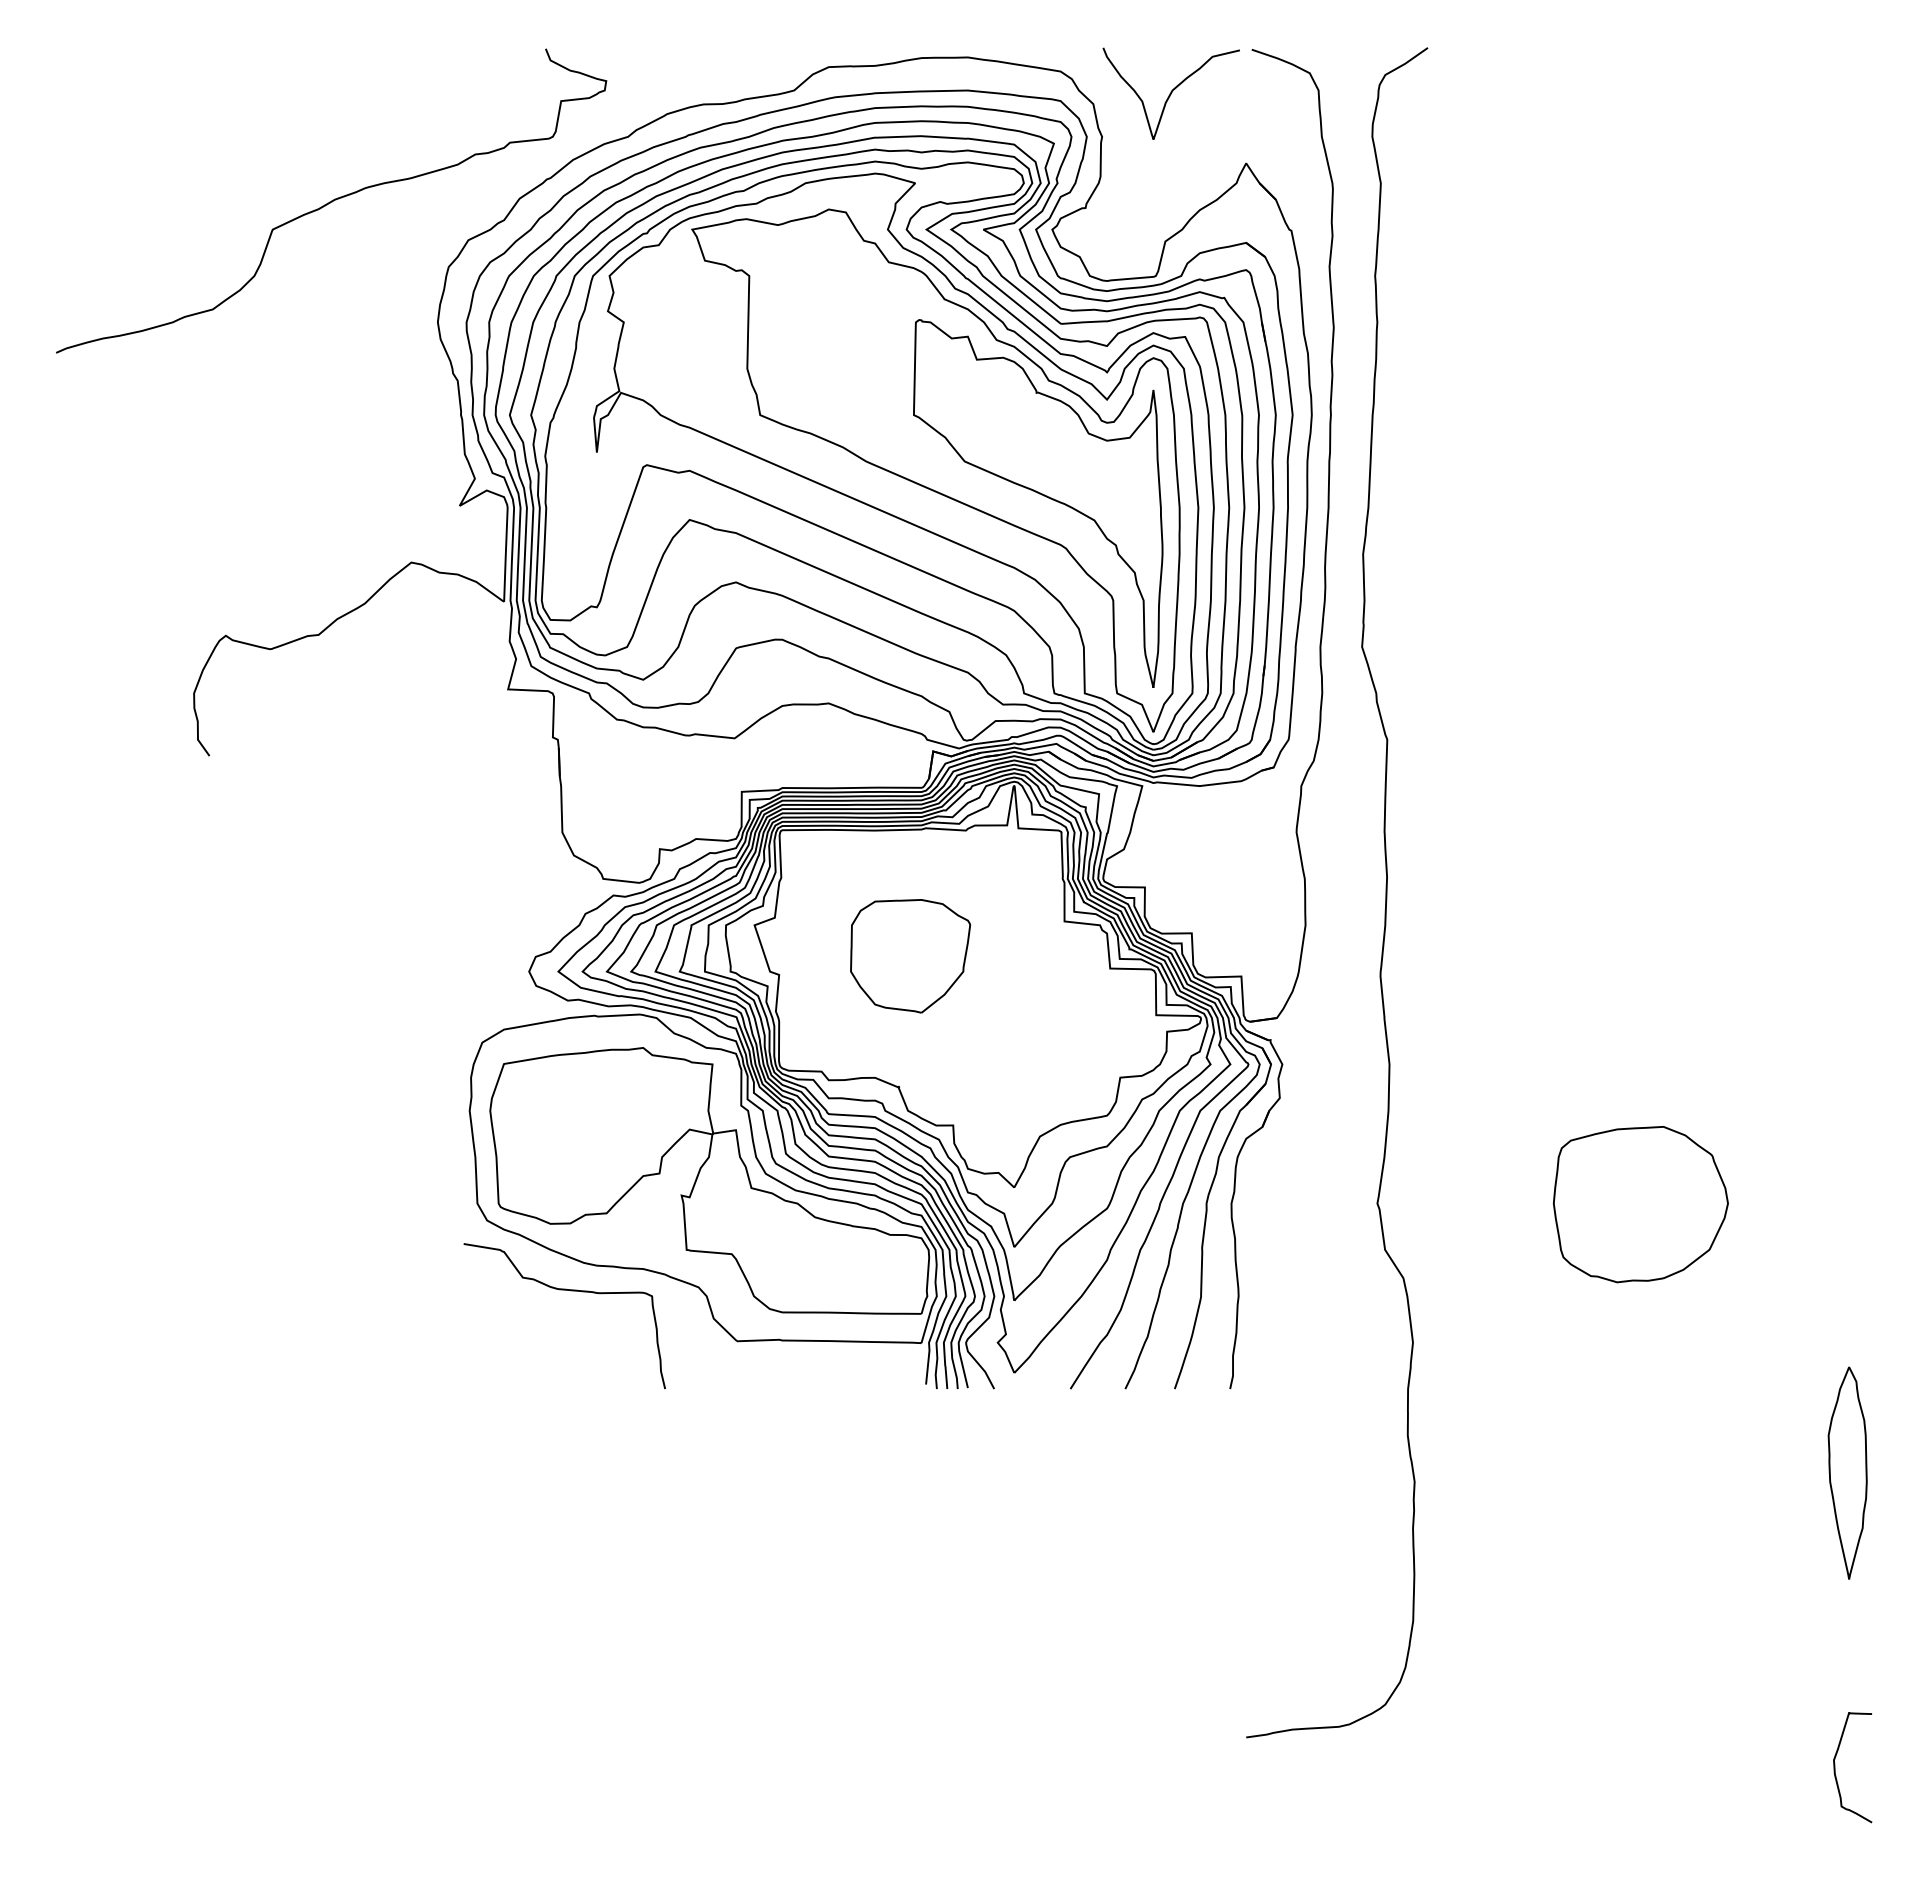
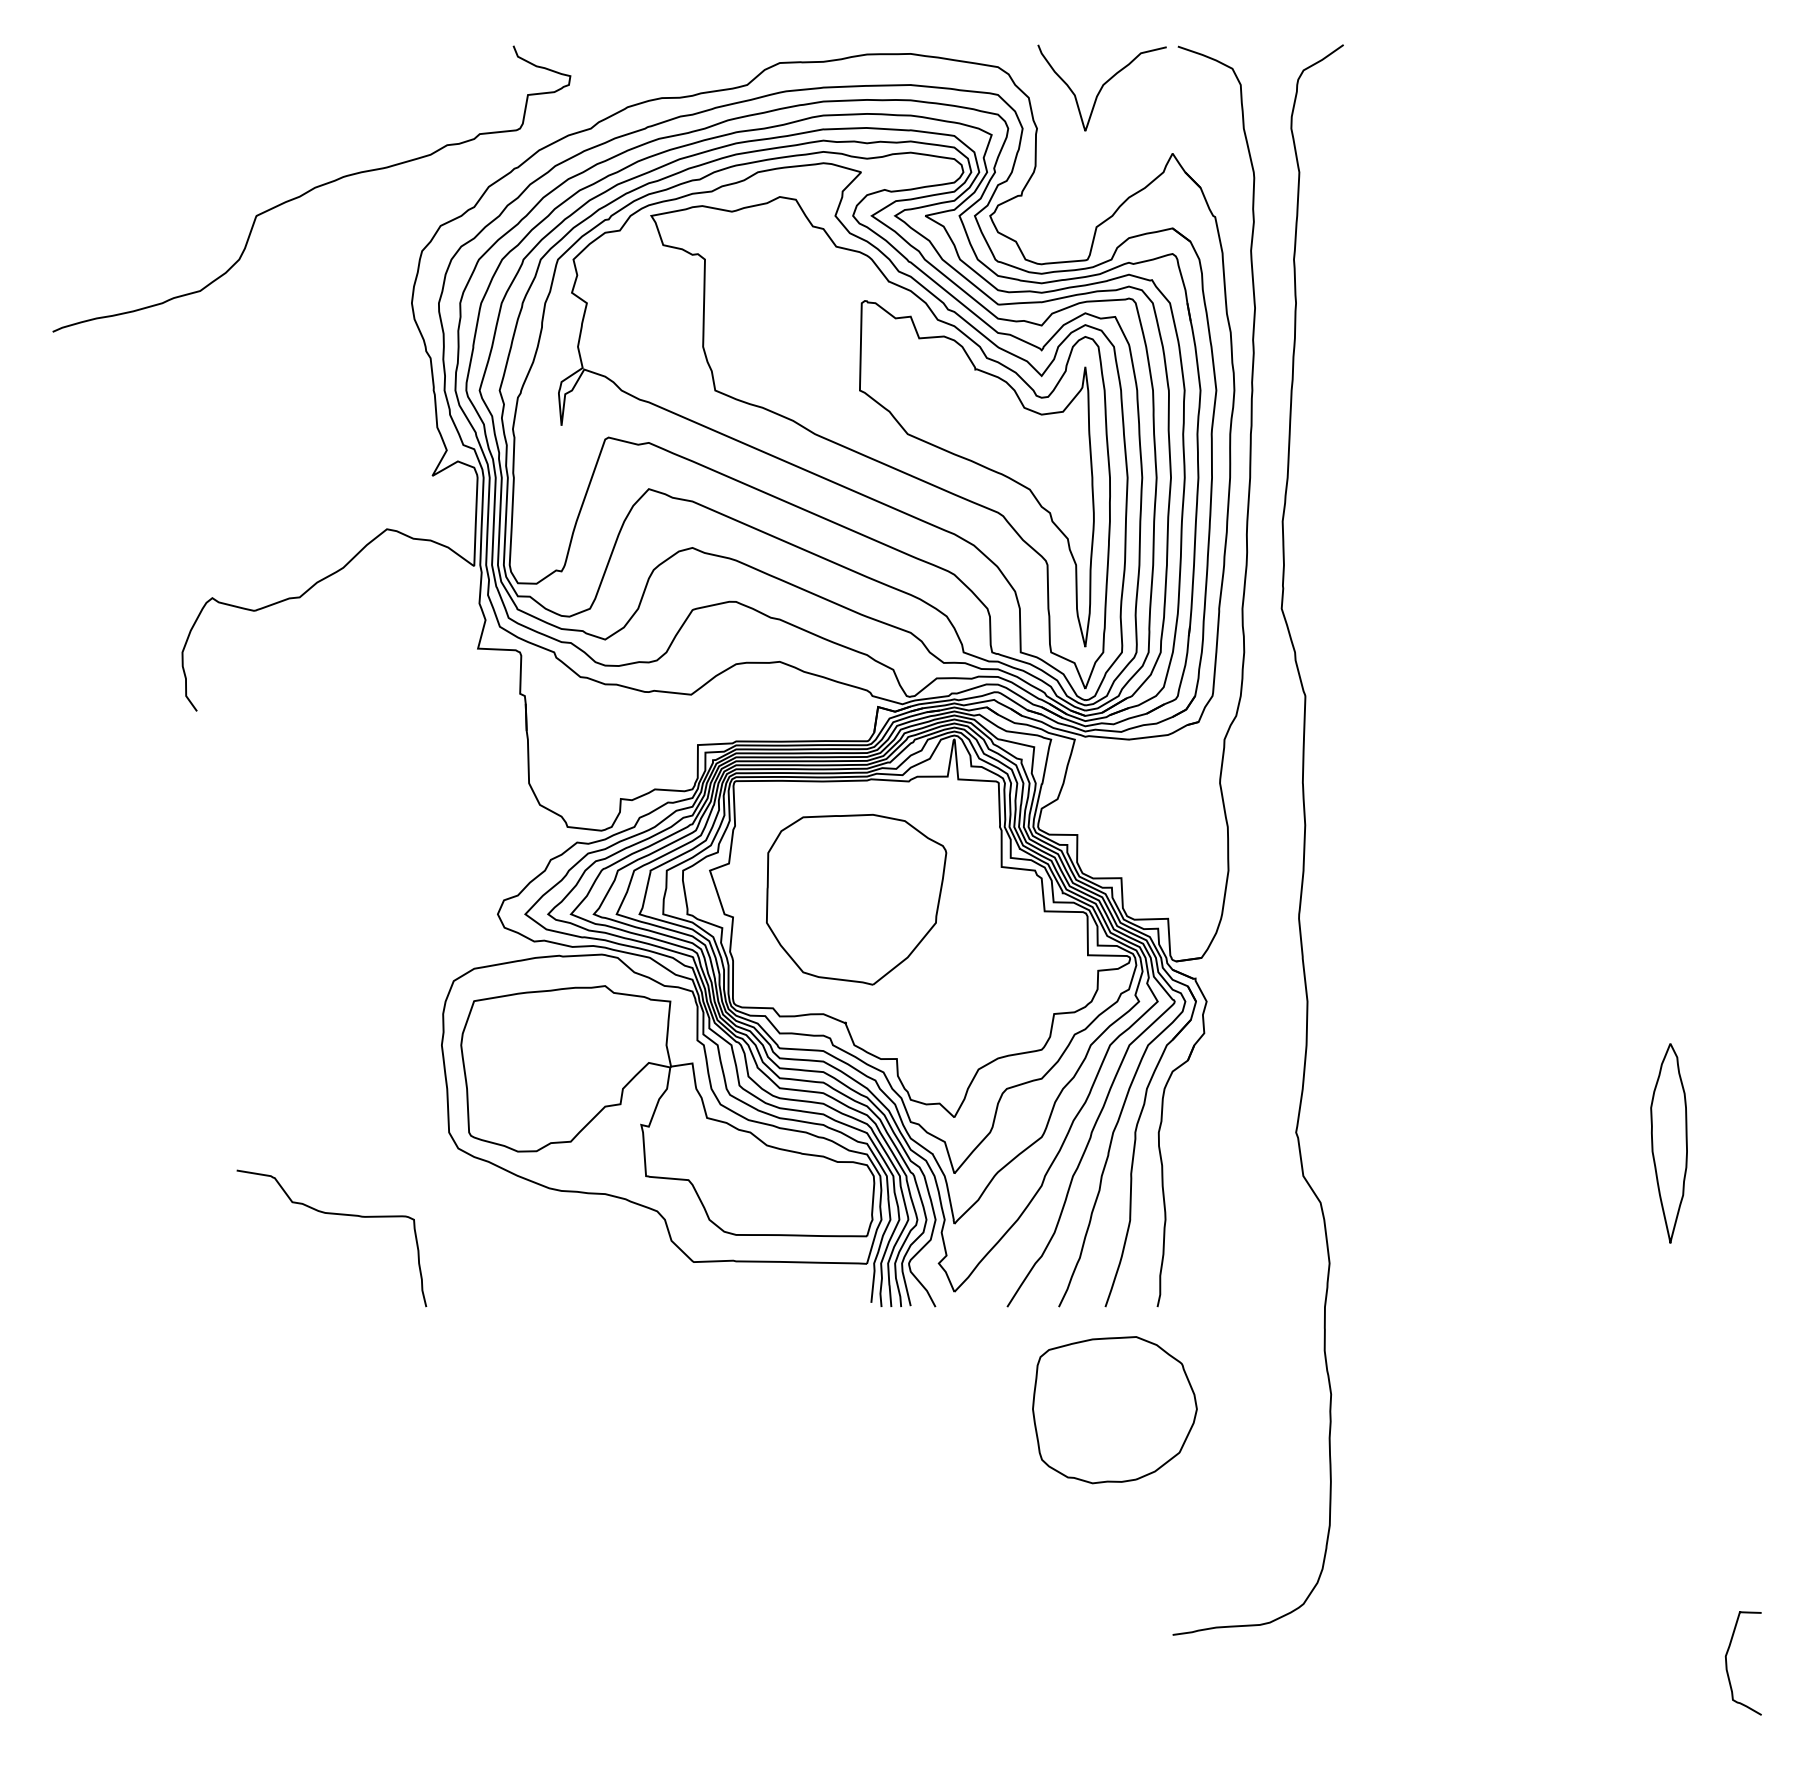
part: (910, 956) -> (856, 899), size x1.6
part: (1640, 1204) -> (1114, 1410), moved
curve: (570, 1291) -> (337, 1215), moved
part: (1847, 1472) -> (1668, 1142), moved

